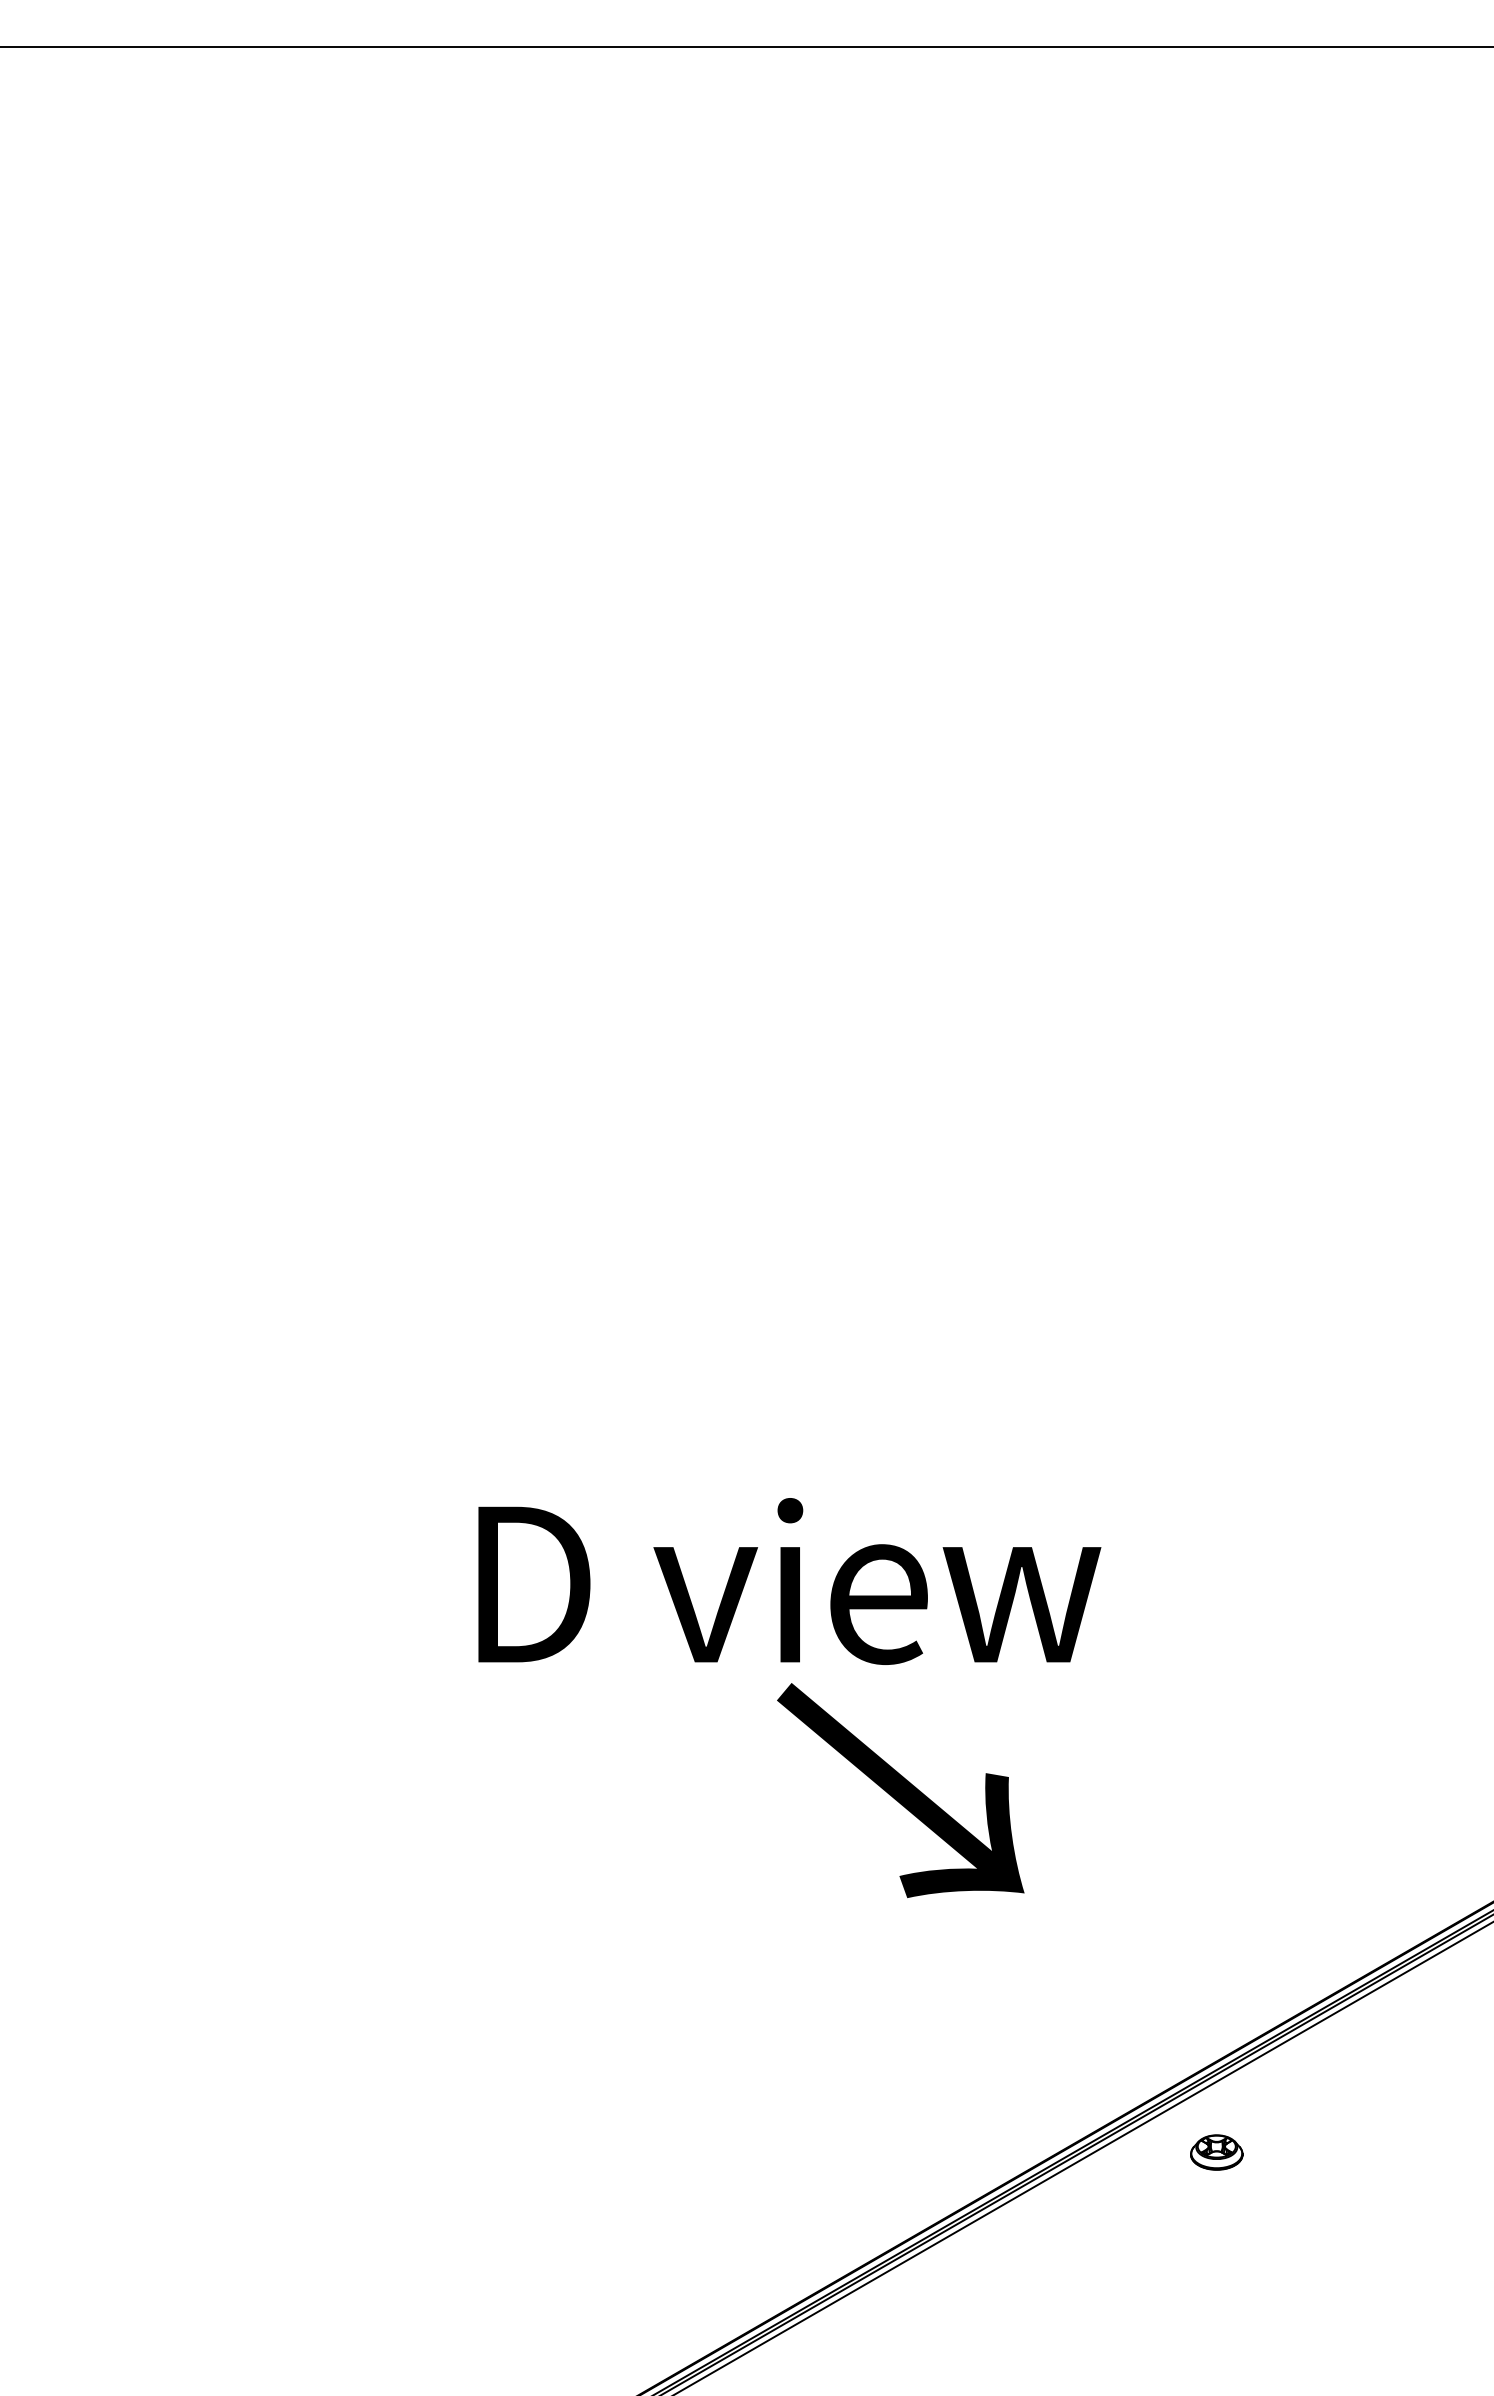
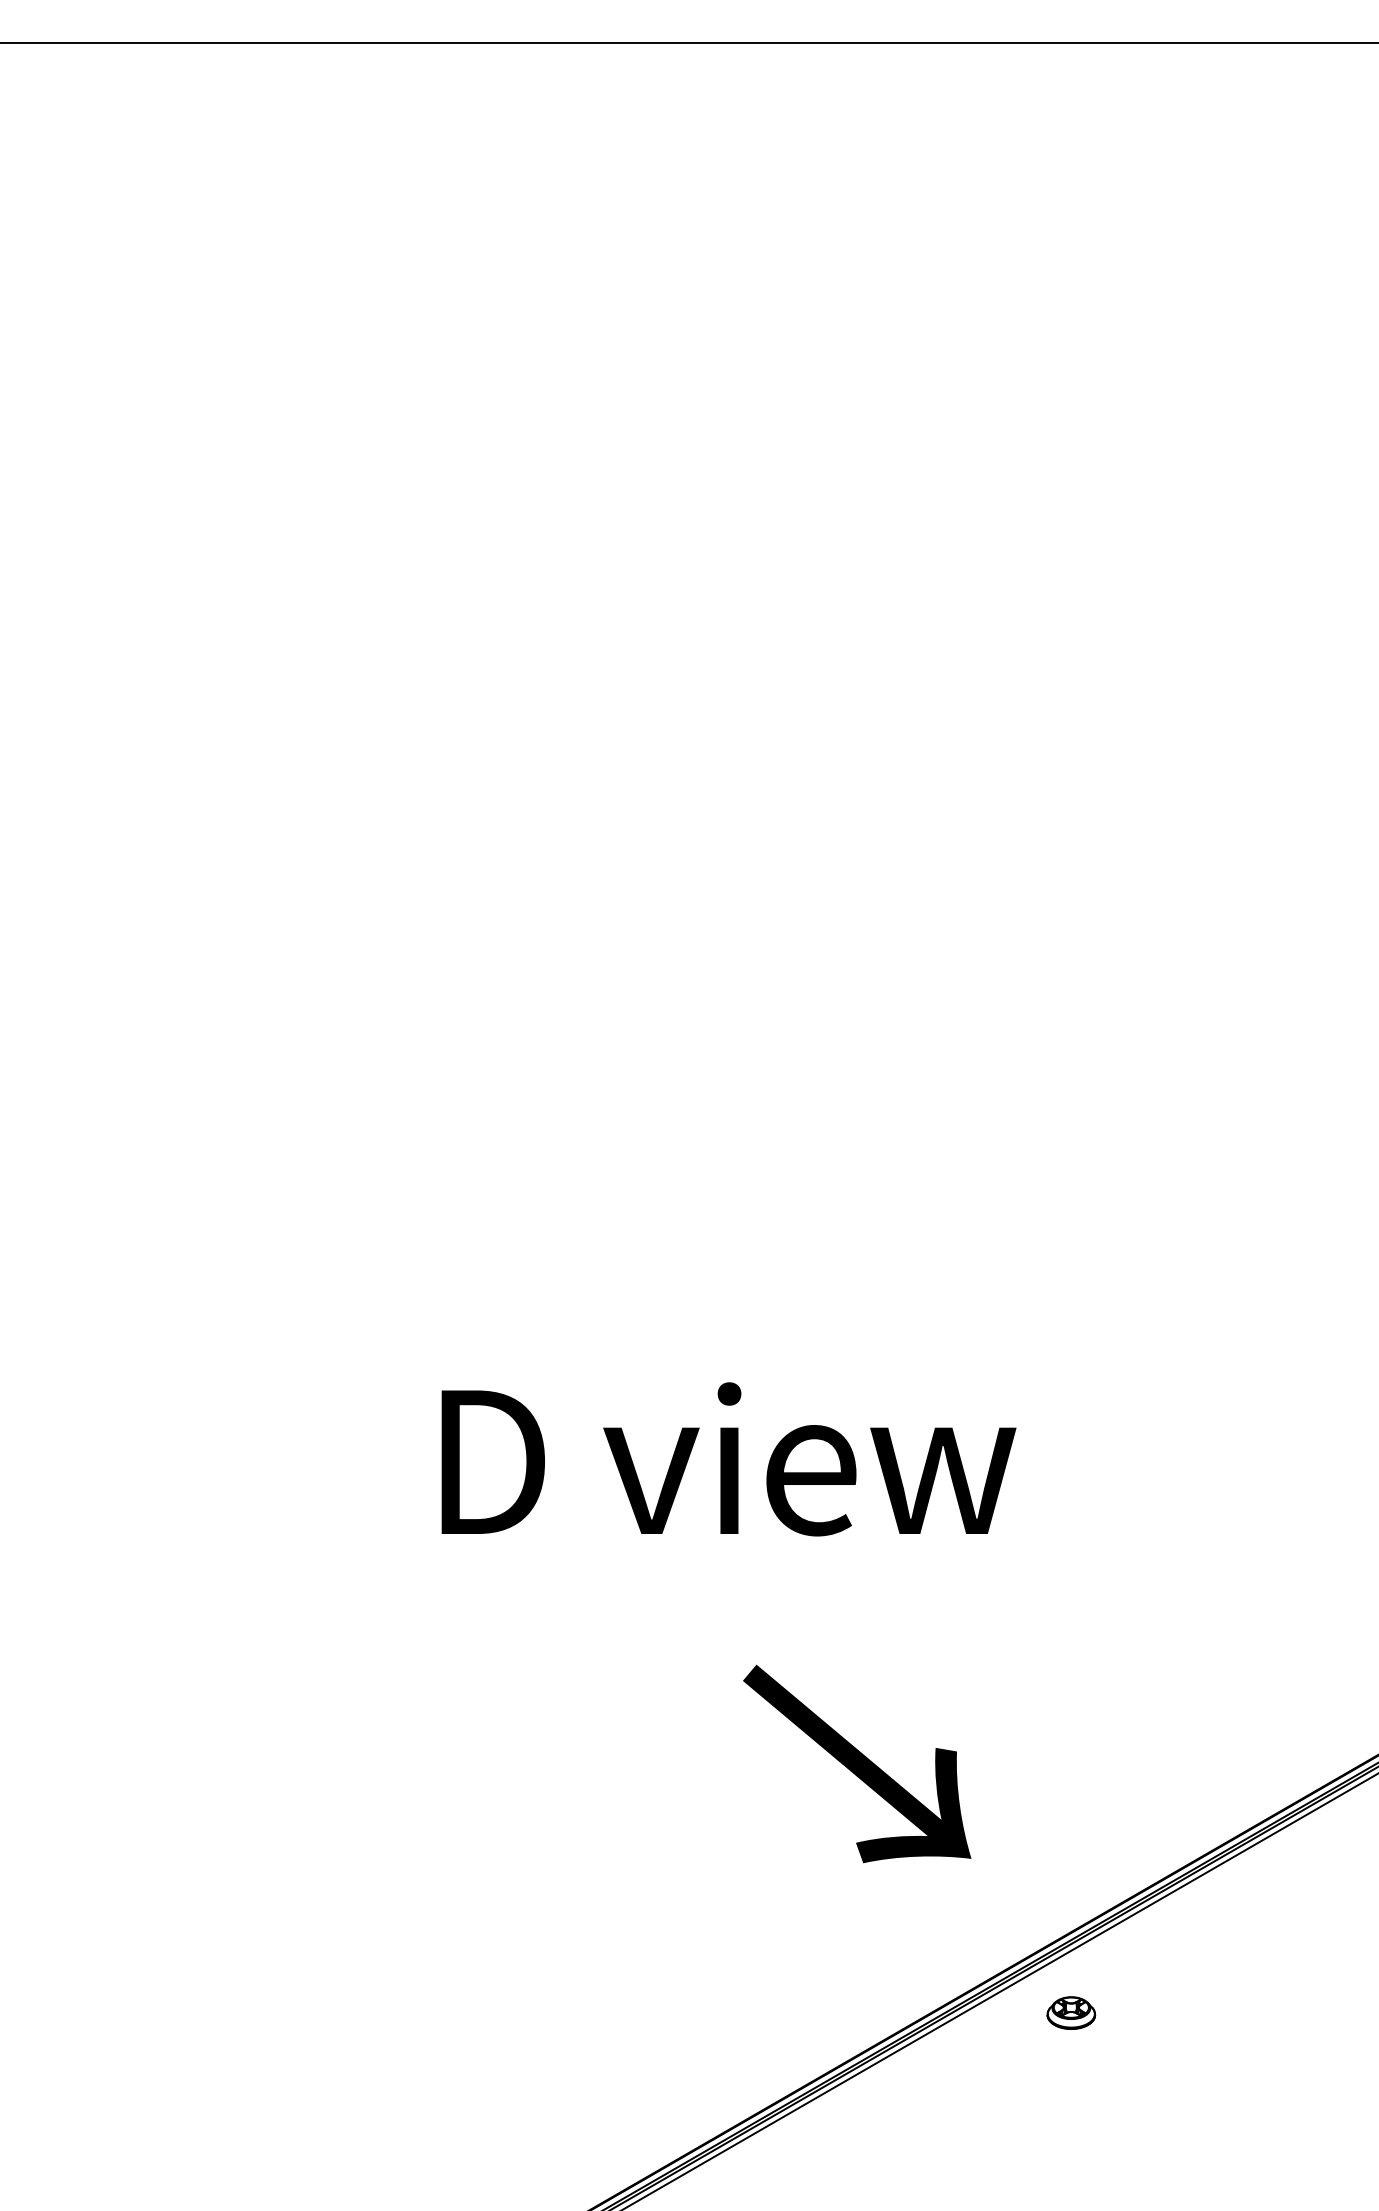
text: (900, 1790) -> (856, 1763), moved
part: (1216, 2152) -> (1071, 2013), moved

